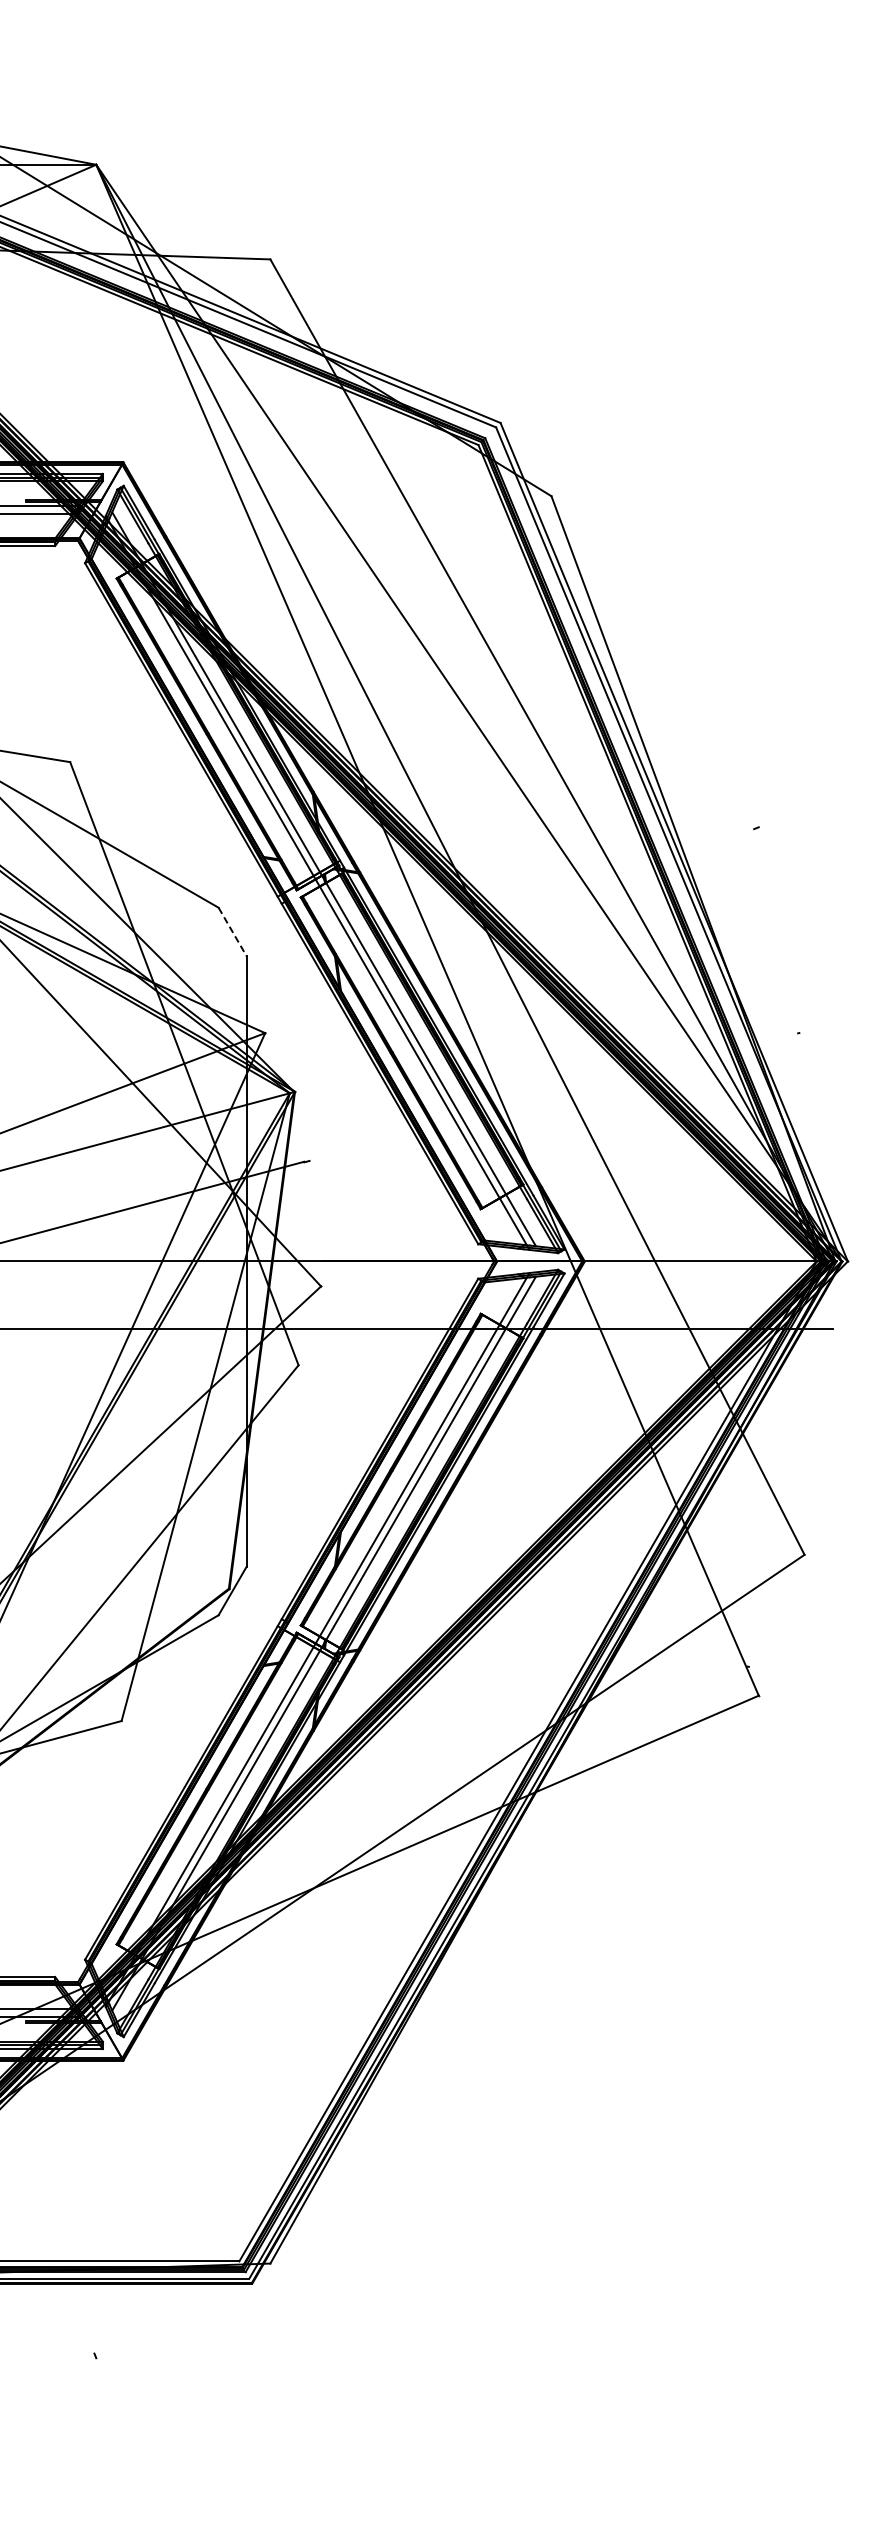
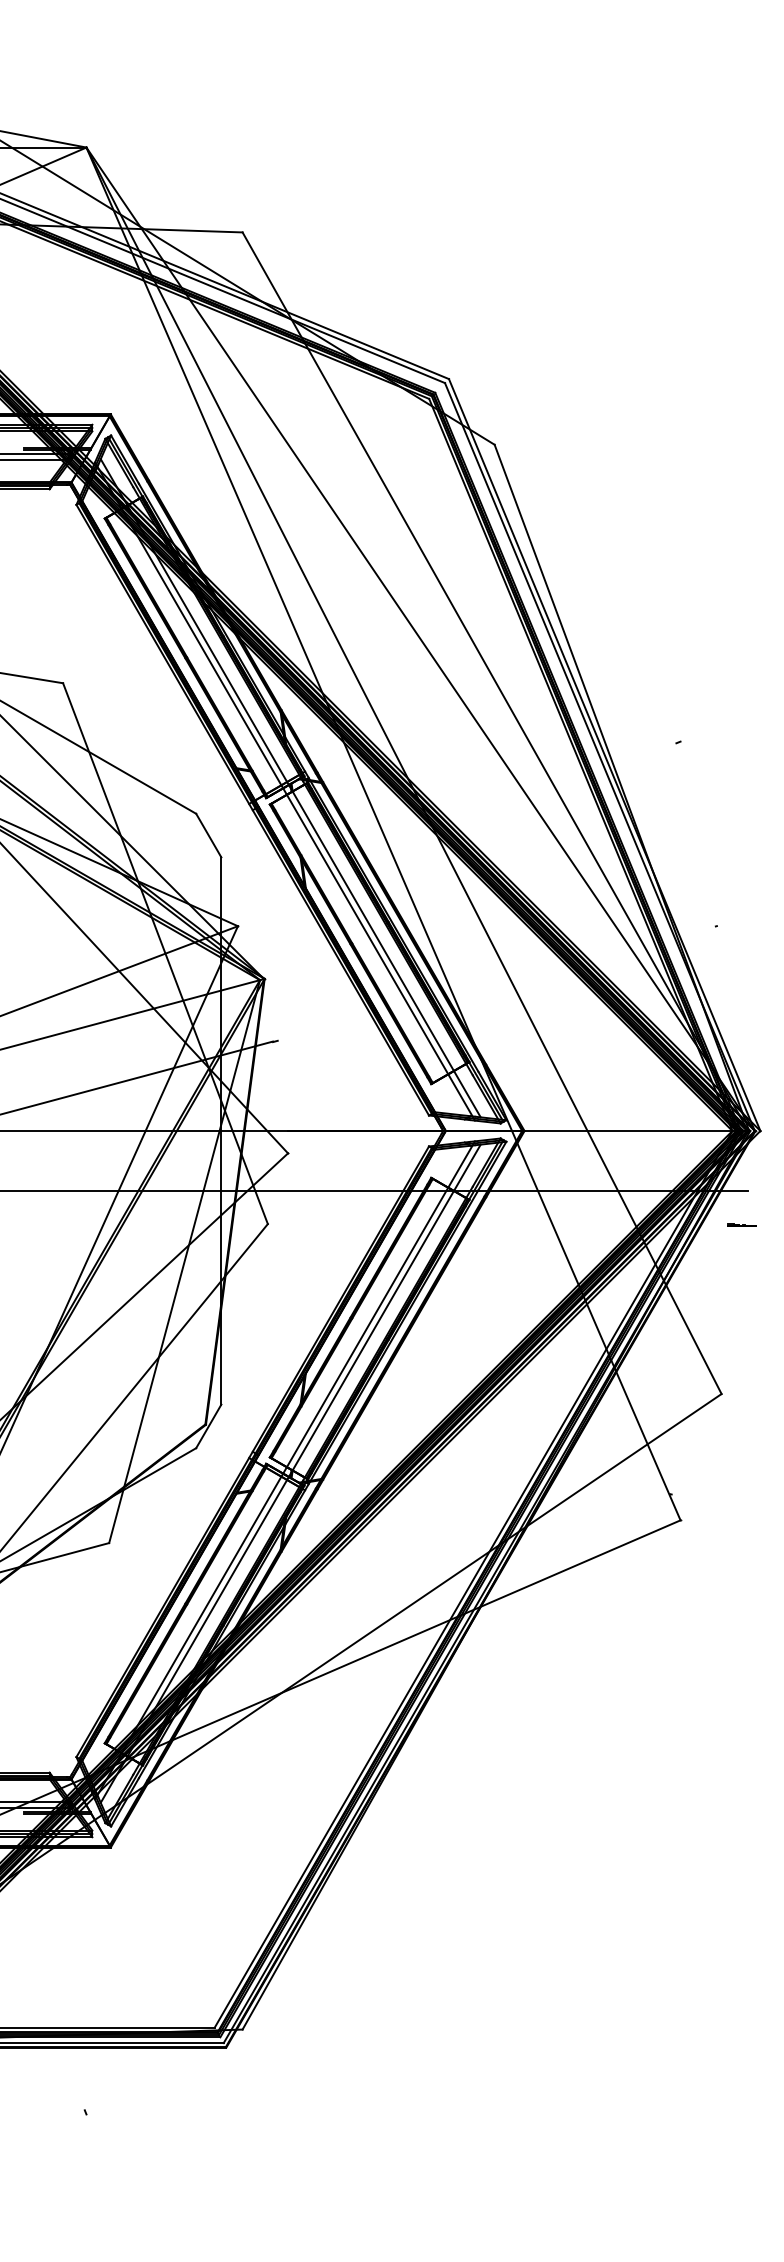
line: (232, 932) -> (208, 835), dashed -> solid
line: (827, 1366) -> (742, 1225), added

